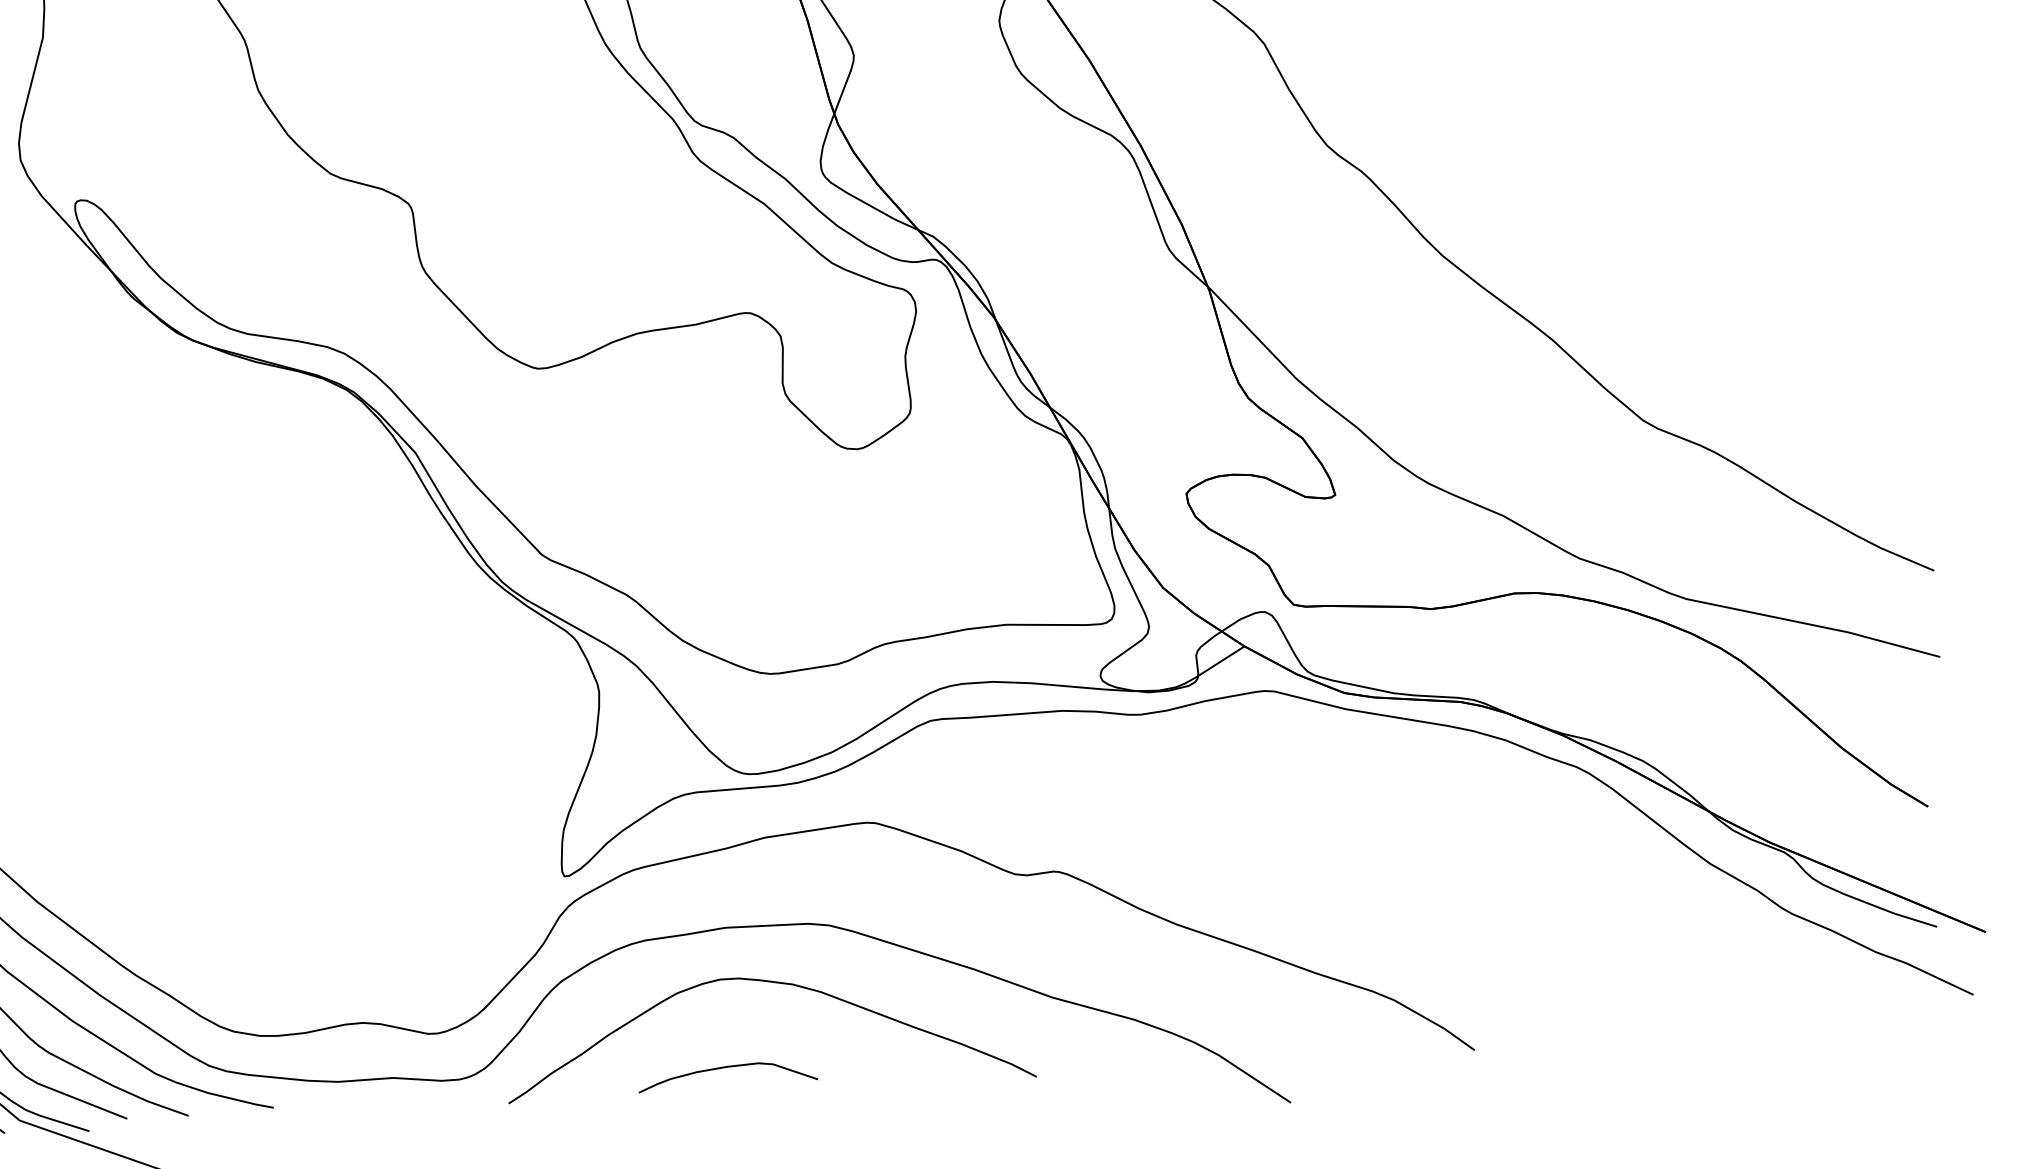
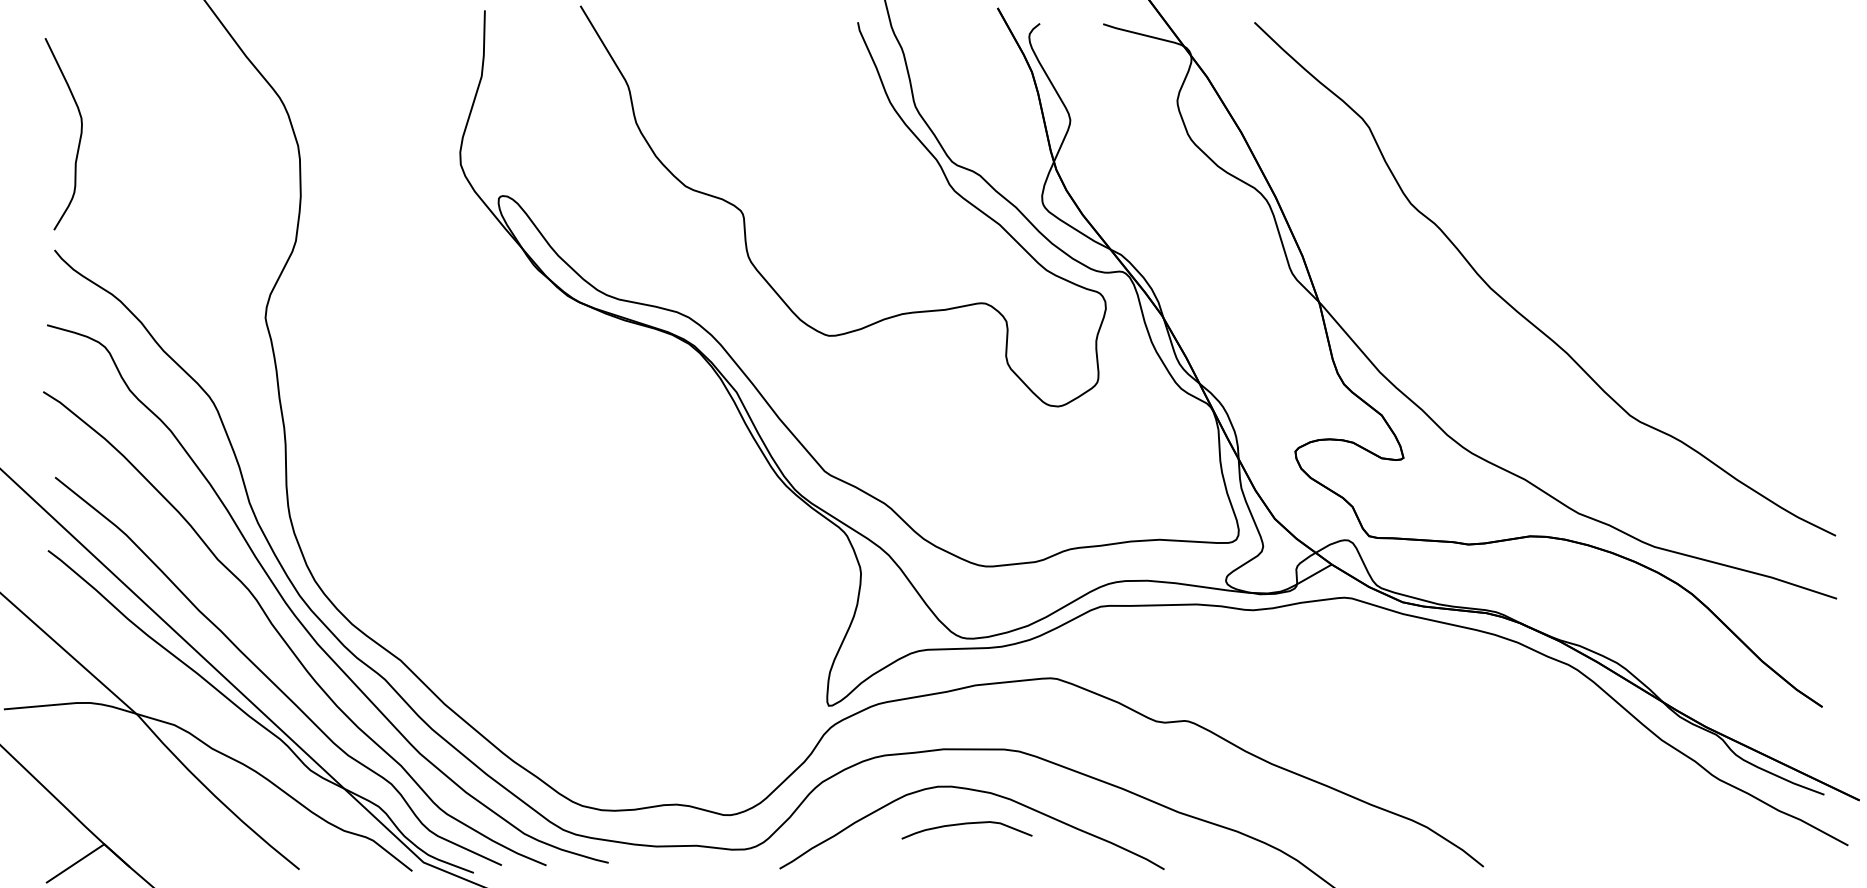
curve: (726, 1068) -> (966, 824), moved

